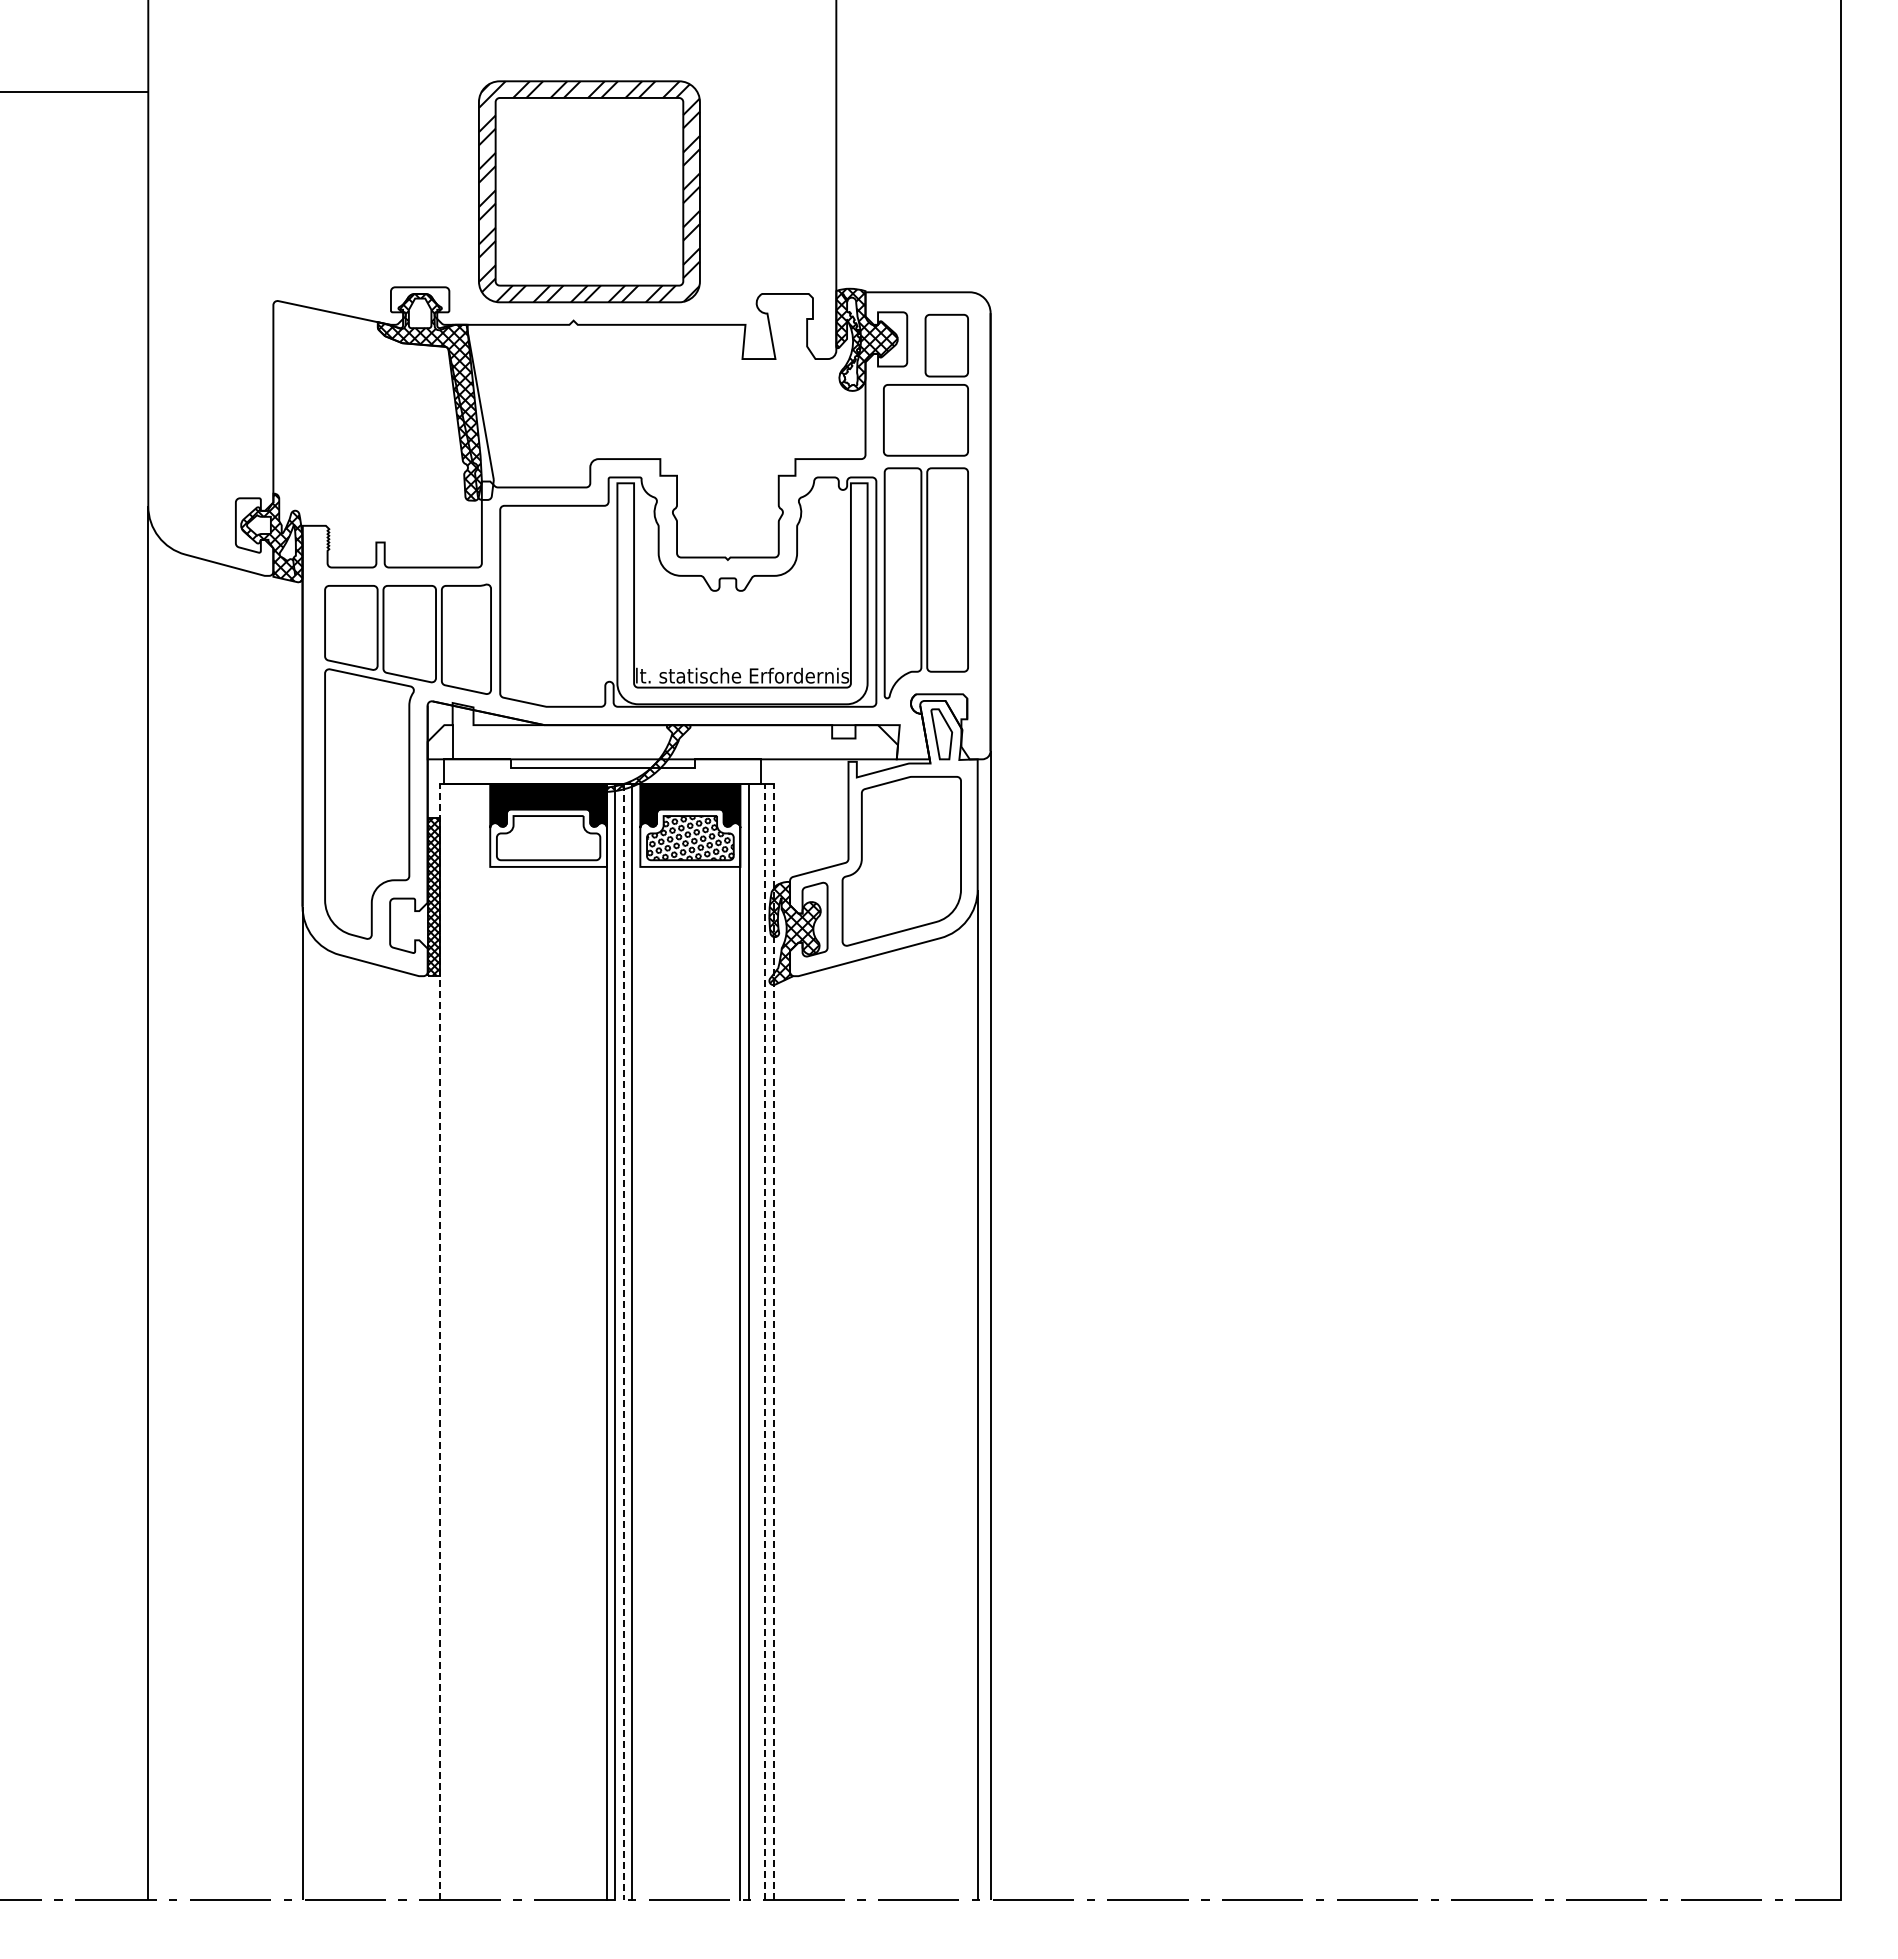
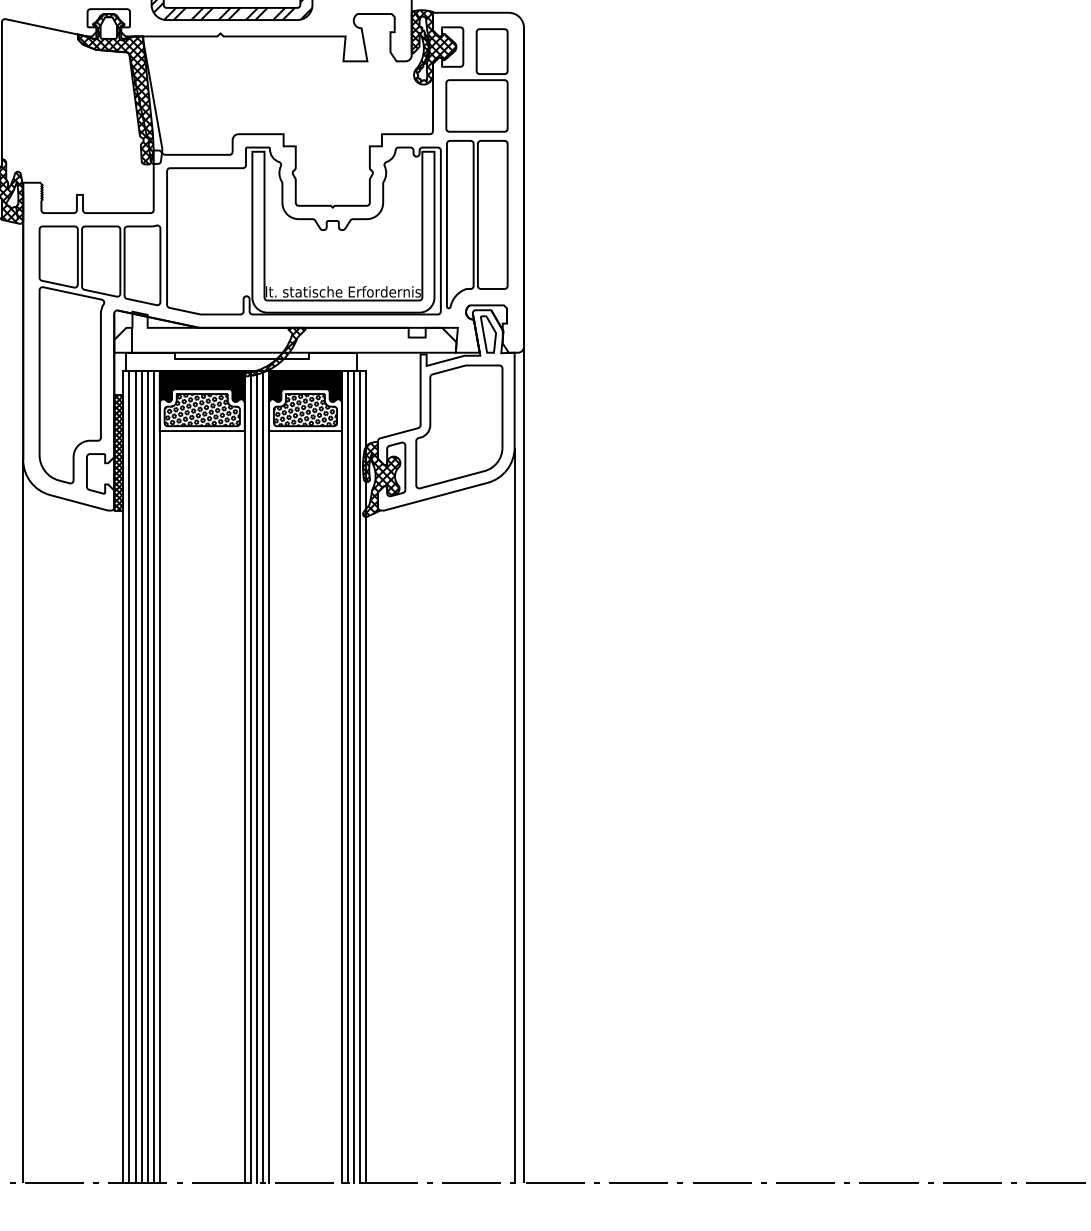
hatch: (548, 838) -> (202, 410), added
line: (440, 1342) -> (123, 777), dashed -> solid
line: (448, 1342) -> (129, 777), added
line: (456, 1342) -> (135, 777), added
line: (465, 1342) -> (141, 777), added
line: (473, 1342) -> (147, 777), added
line: (481, 1342) -> (153, 777), added
line: (490, 1342) -> (160, 777), added
line: (623, 1342) -> (256, 777), dashed -> solid
line: (640, 1342) -> (269, 777), added
line: (757, 1342) -> (354, 777), added
line: (765, 1342) -> (360, 777), dashed -> solid
line: (773, 1342) -> (365, 777), dashed -> solid

